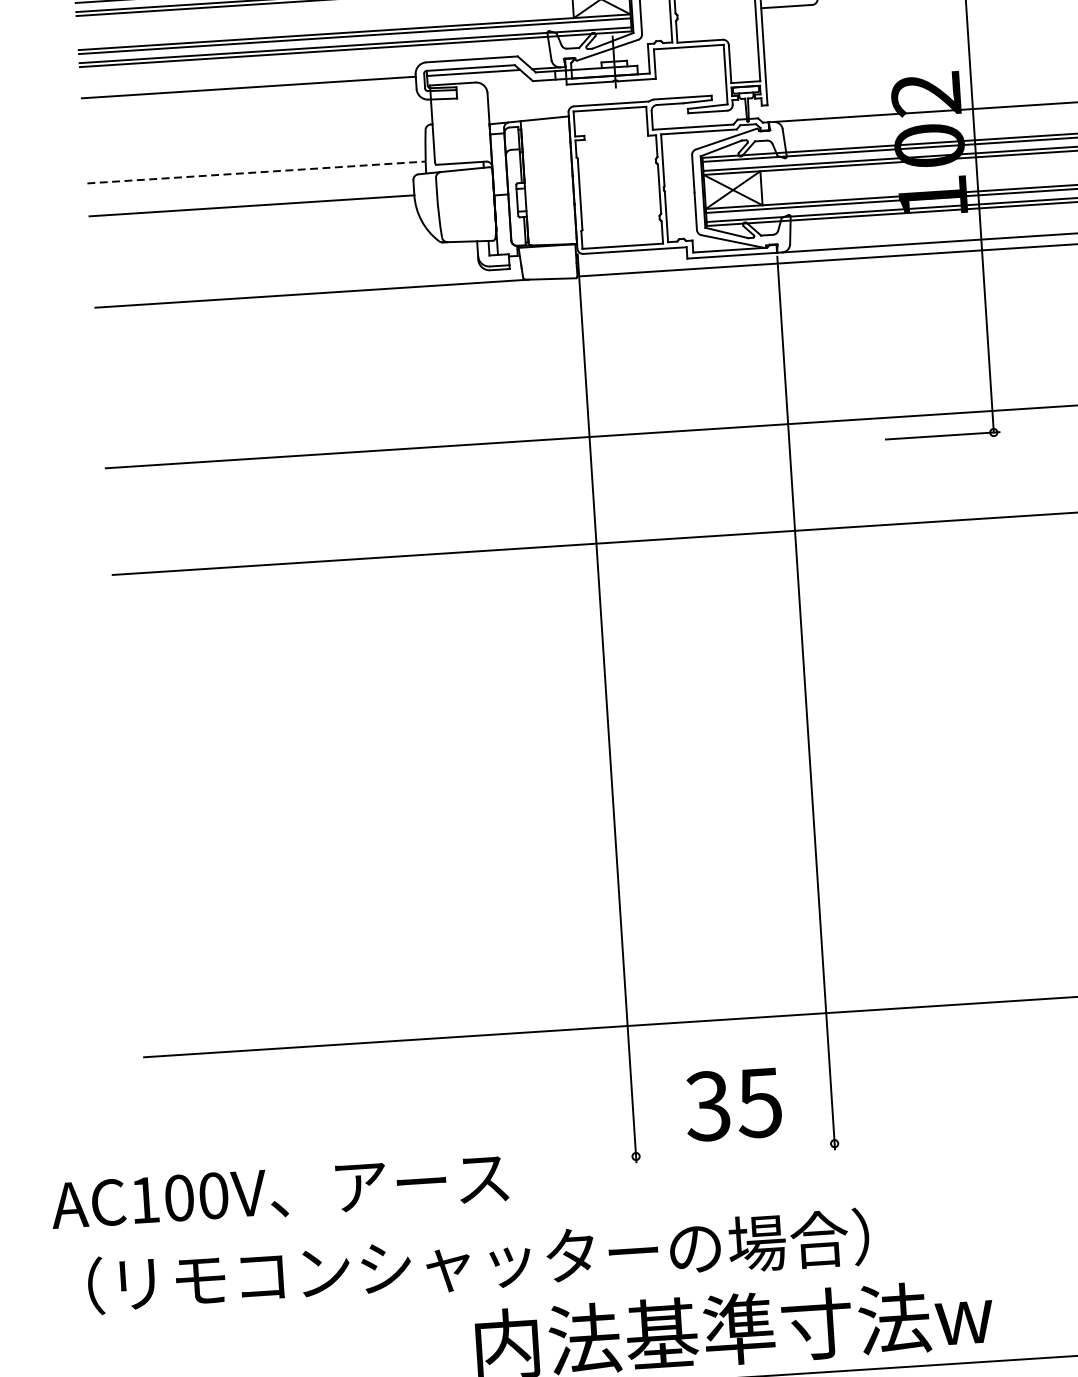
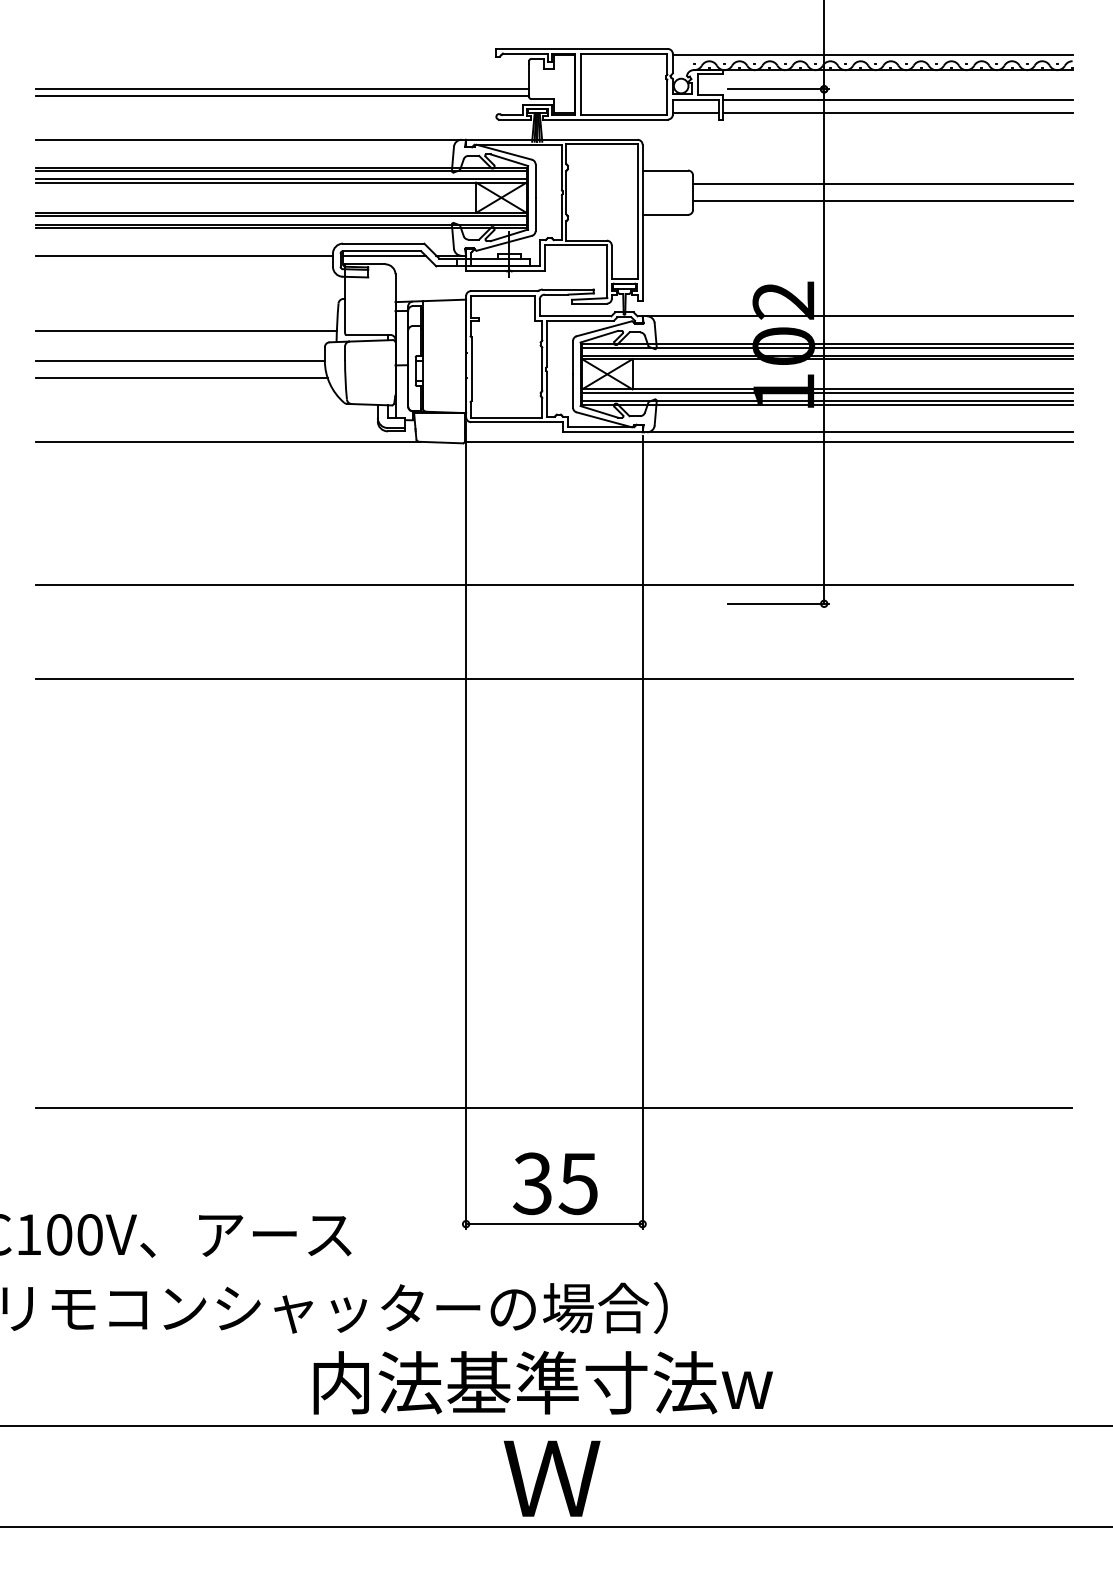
line: (256, 172) -> (186, 331), dashed -> solid
line: (254, 224) -> (181, 377), added
line: (735, 1150) -> (554, 1224), added

